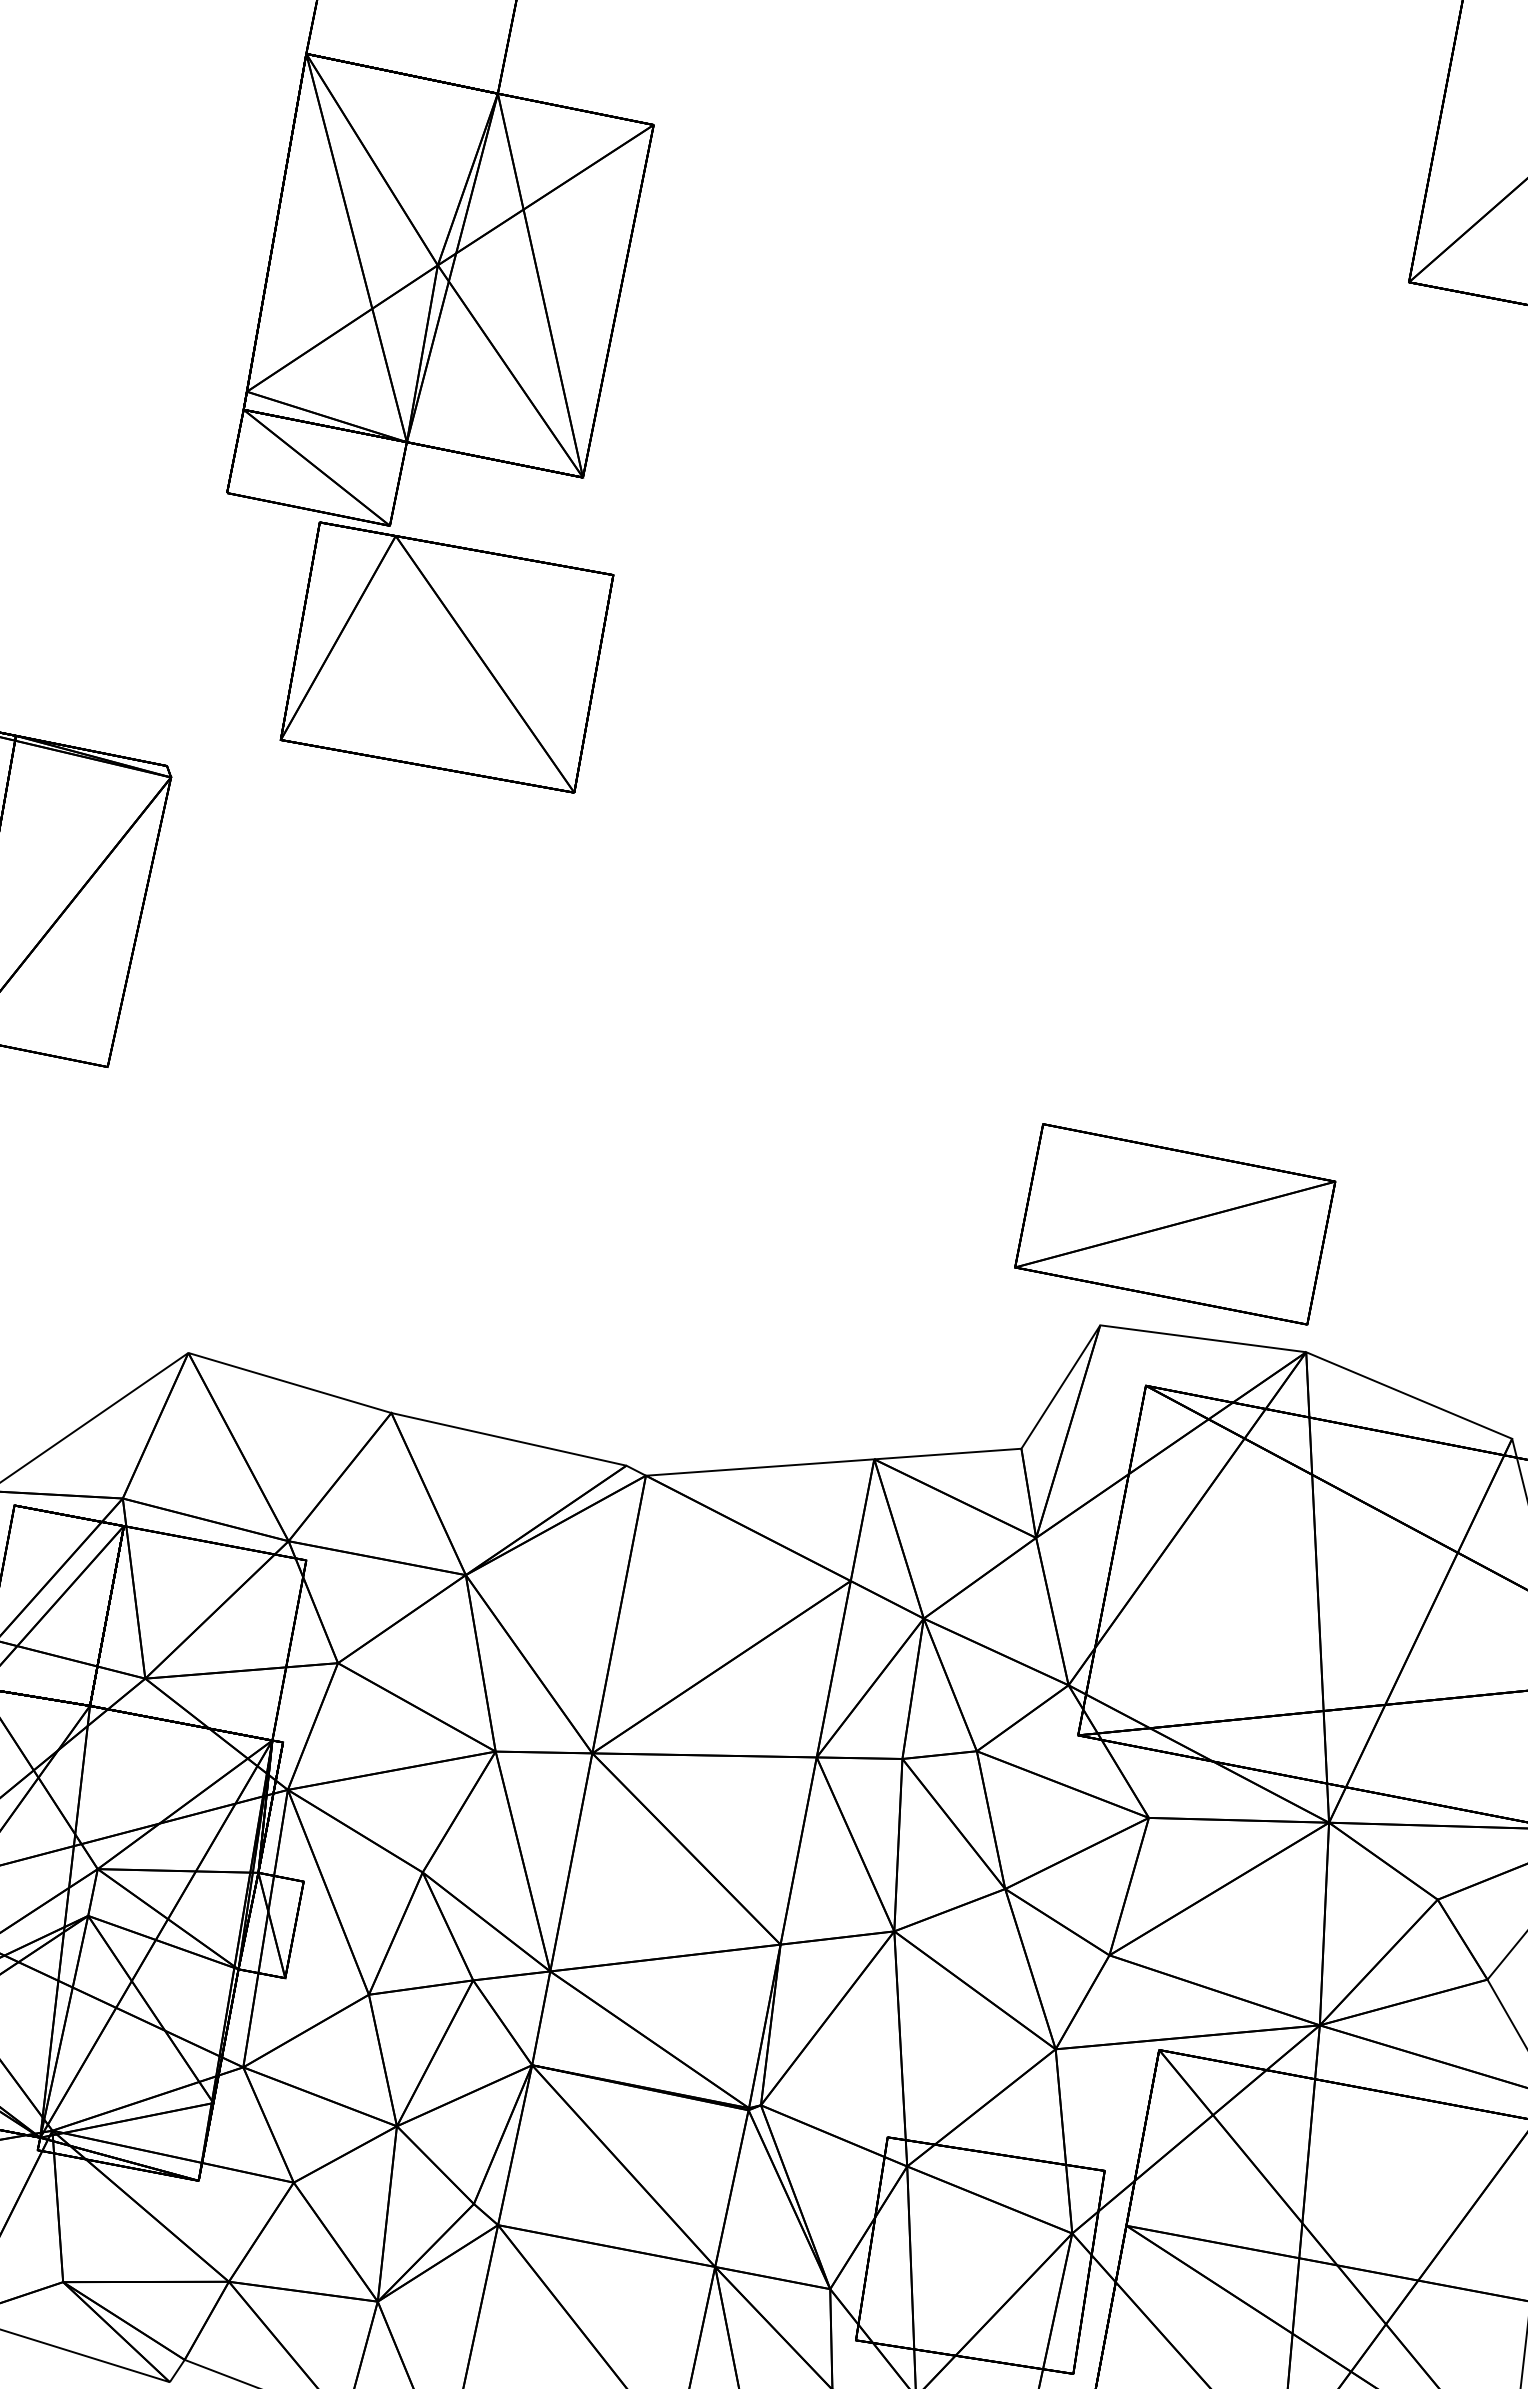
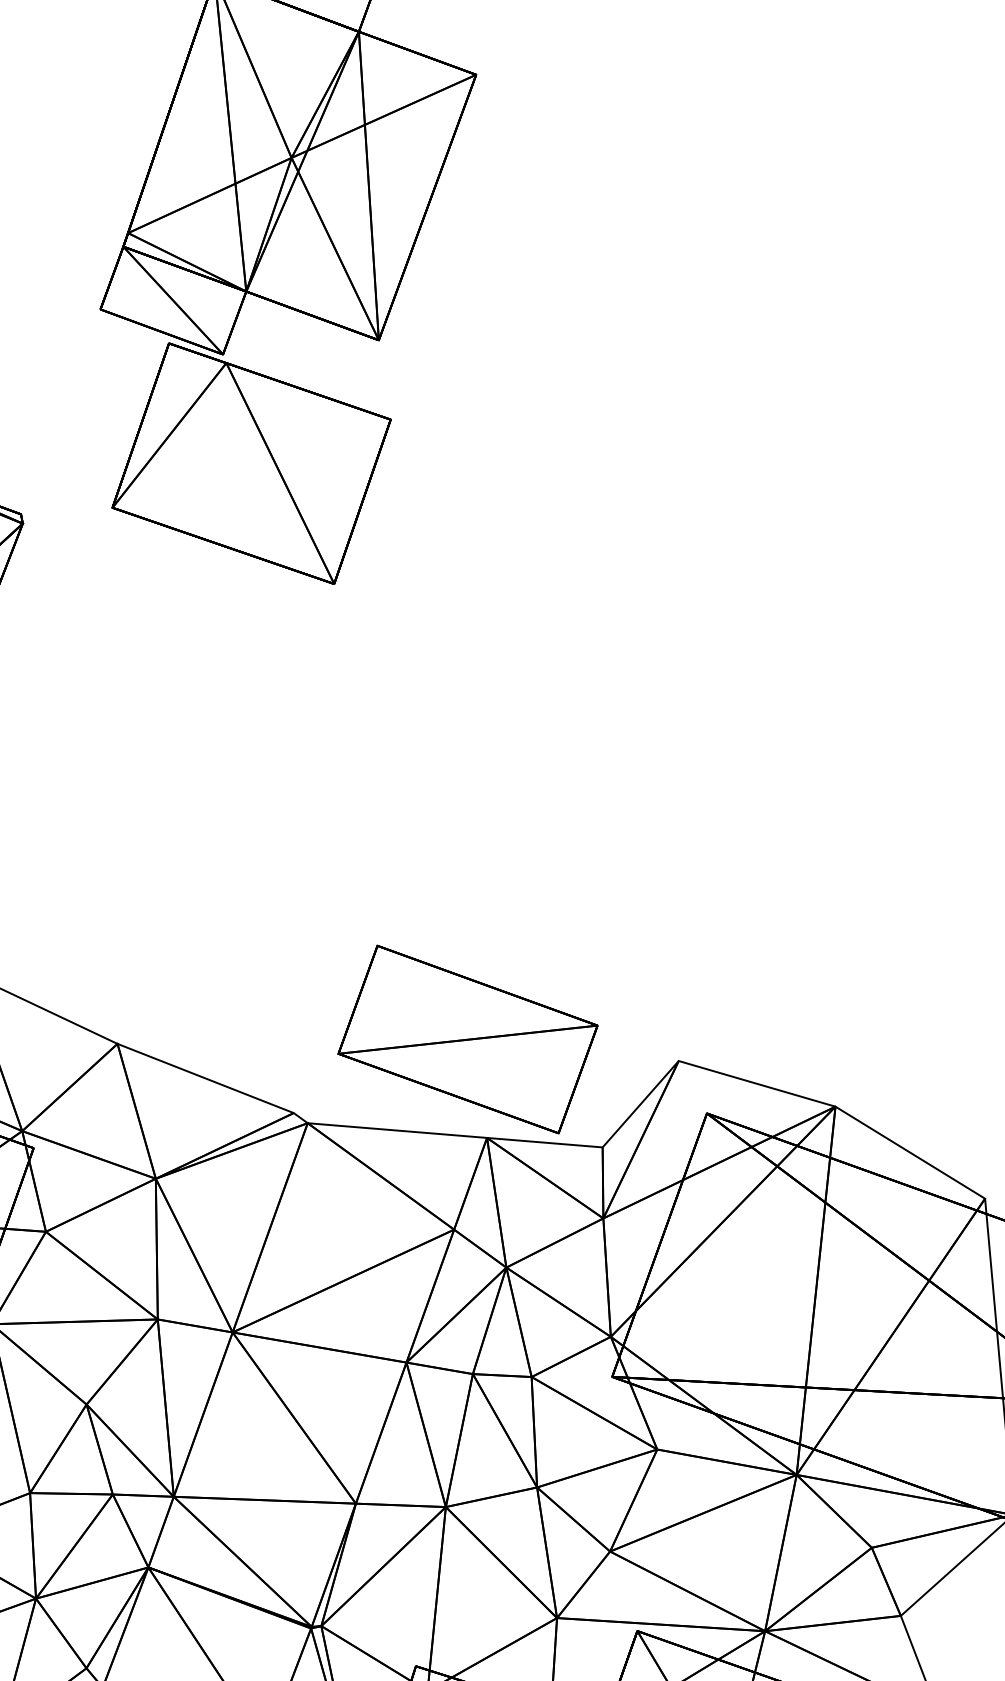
part: (1175, 1224) -> (468, 1039), moved

